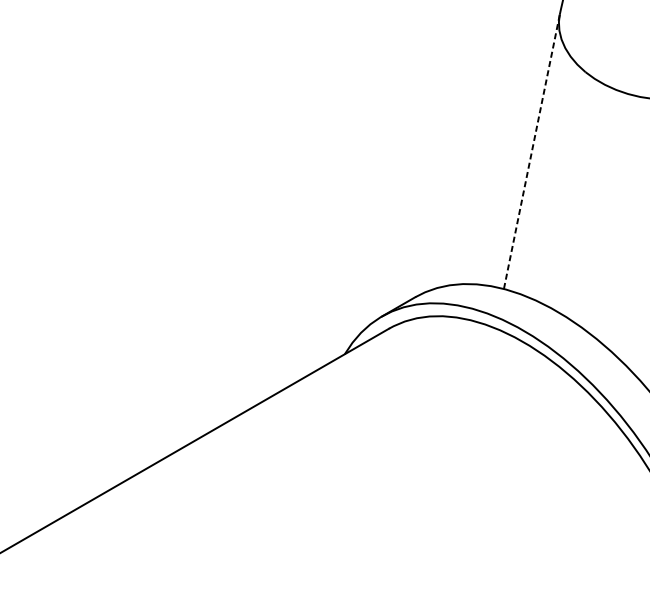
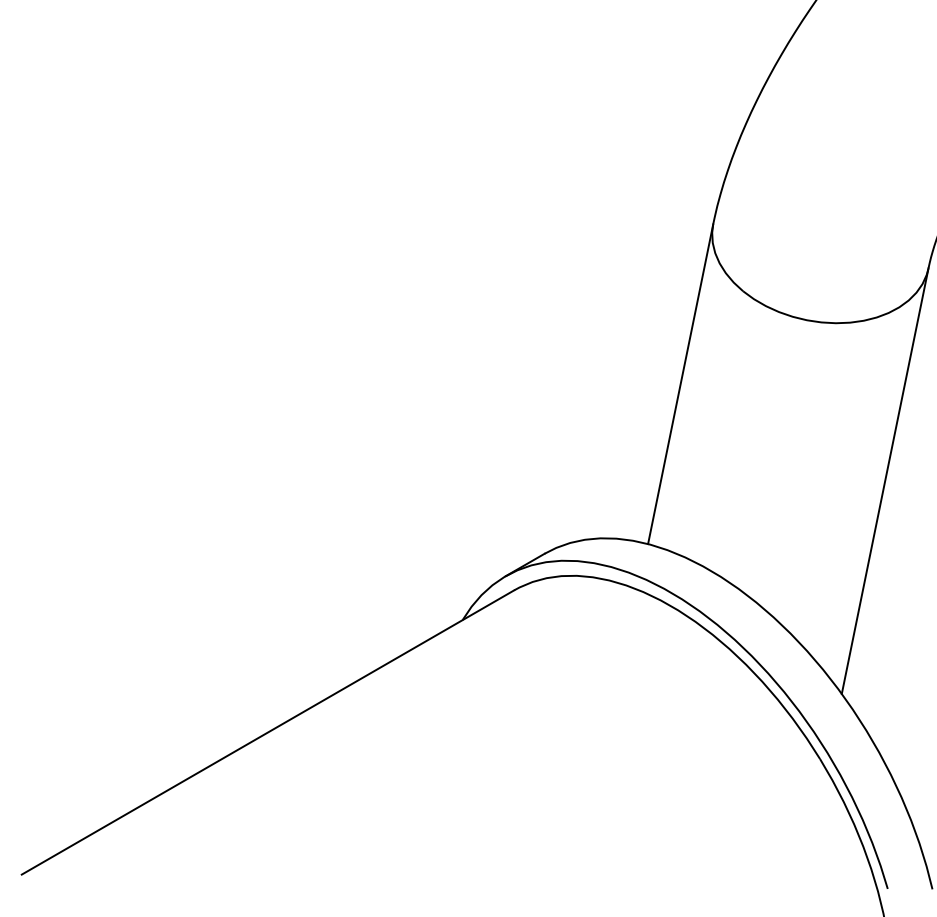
line: (531, 152) -> (680, 384), dashed -> solid

